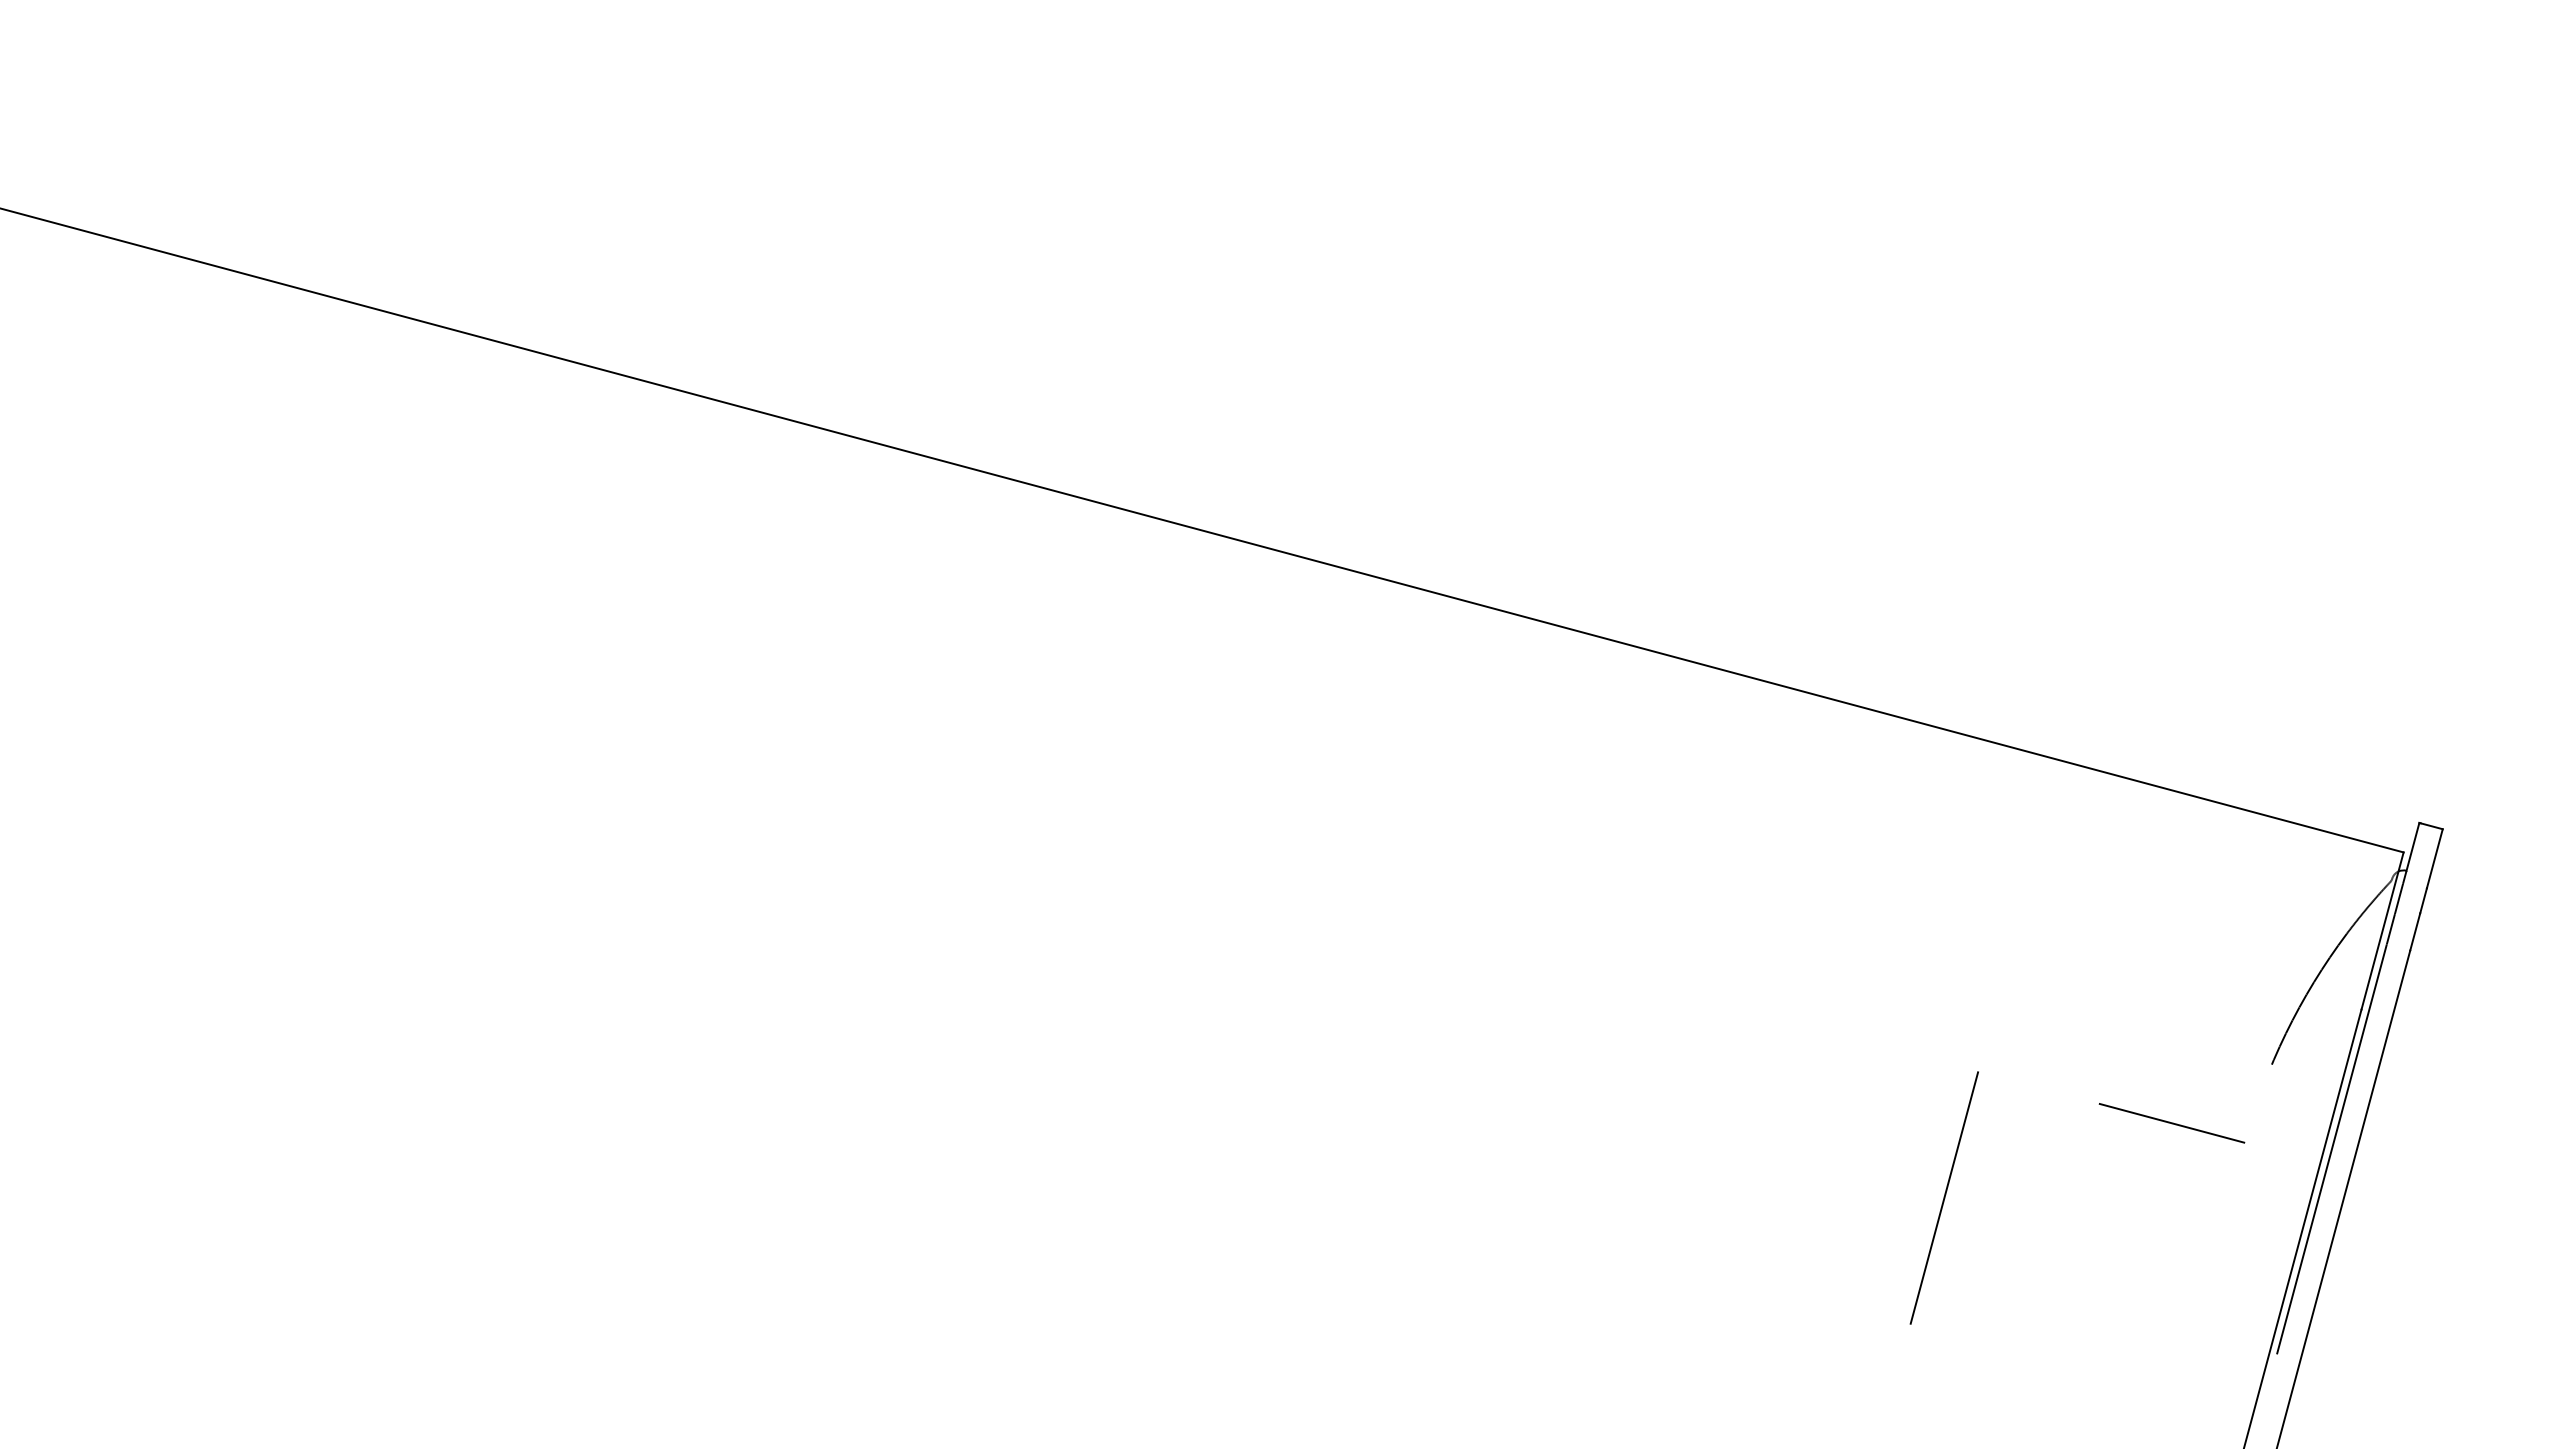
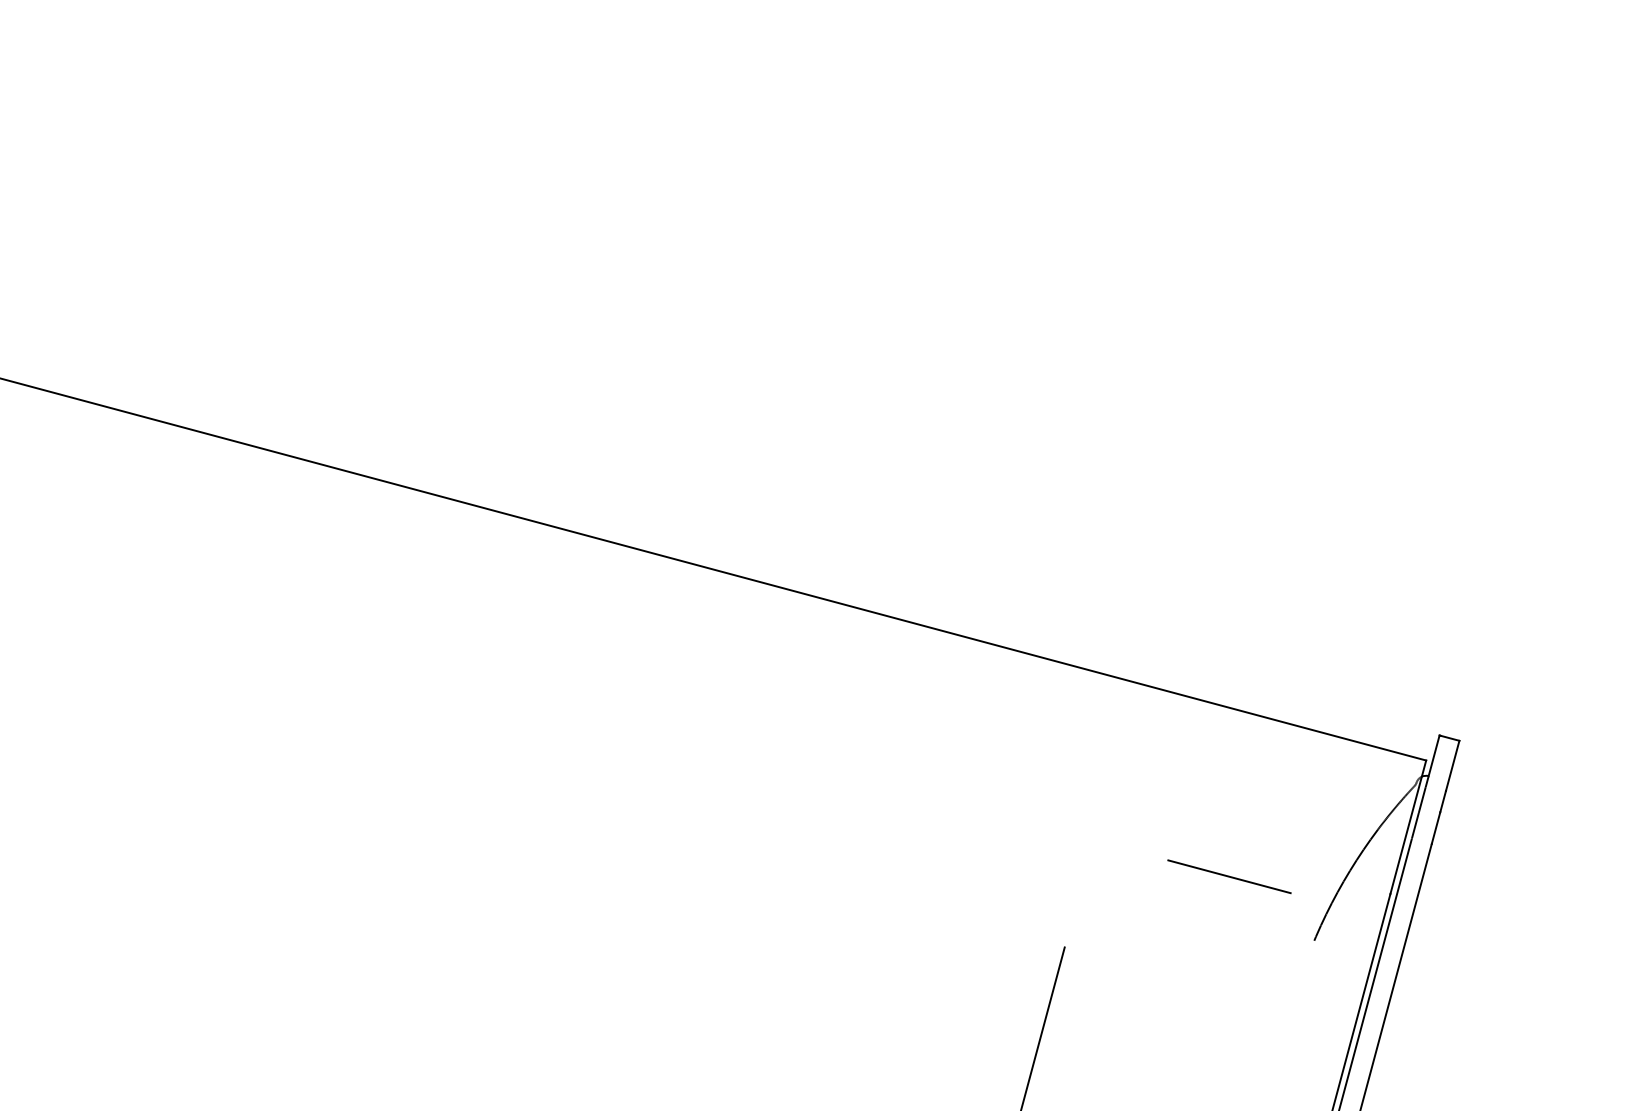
line: (2171, 1123) -> (1229, 876), moved

